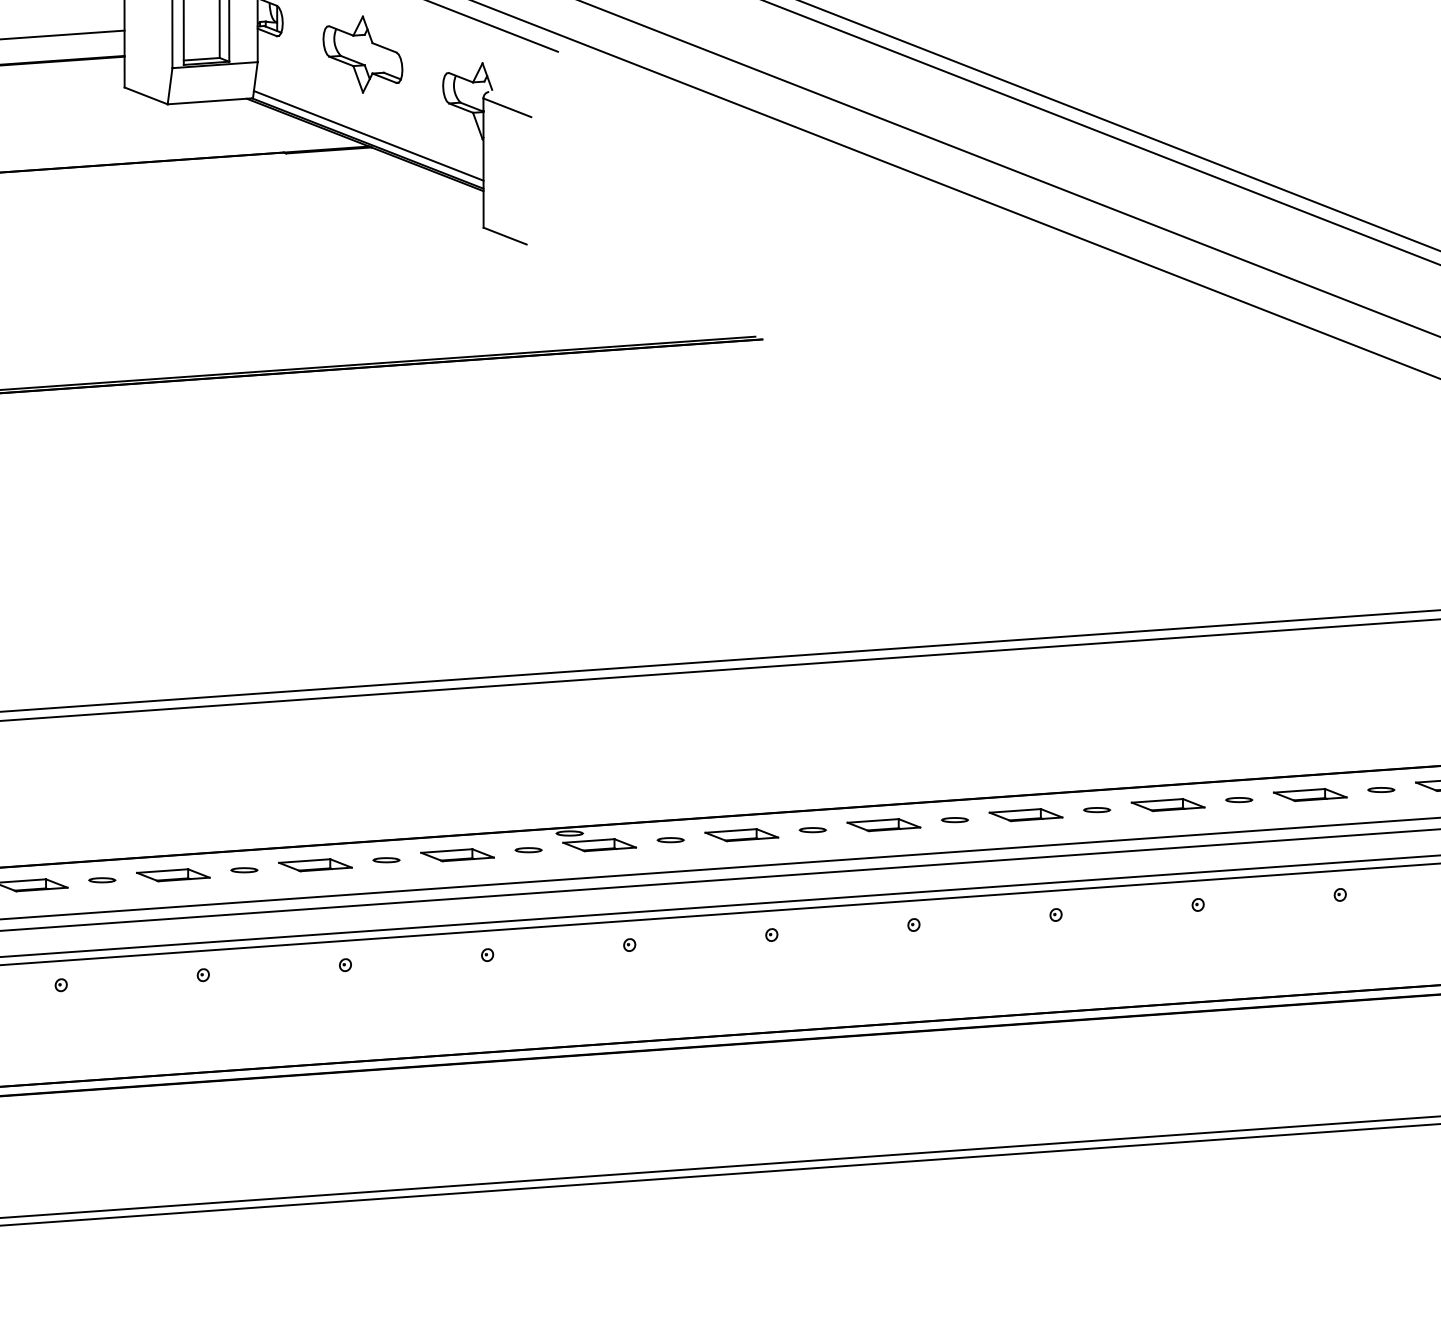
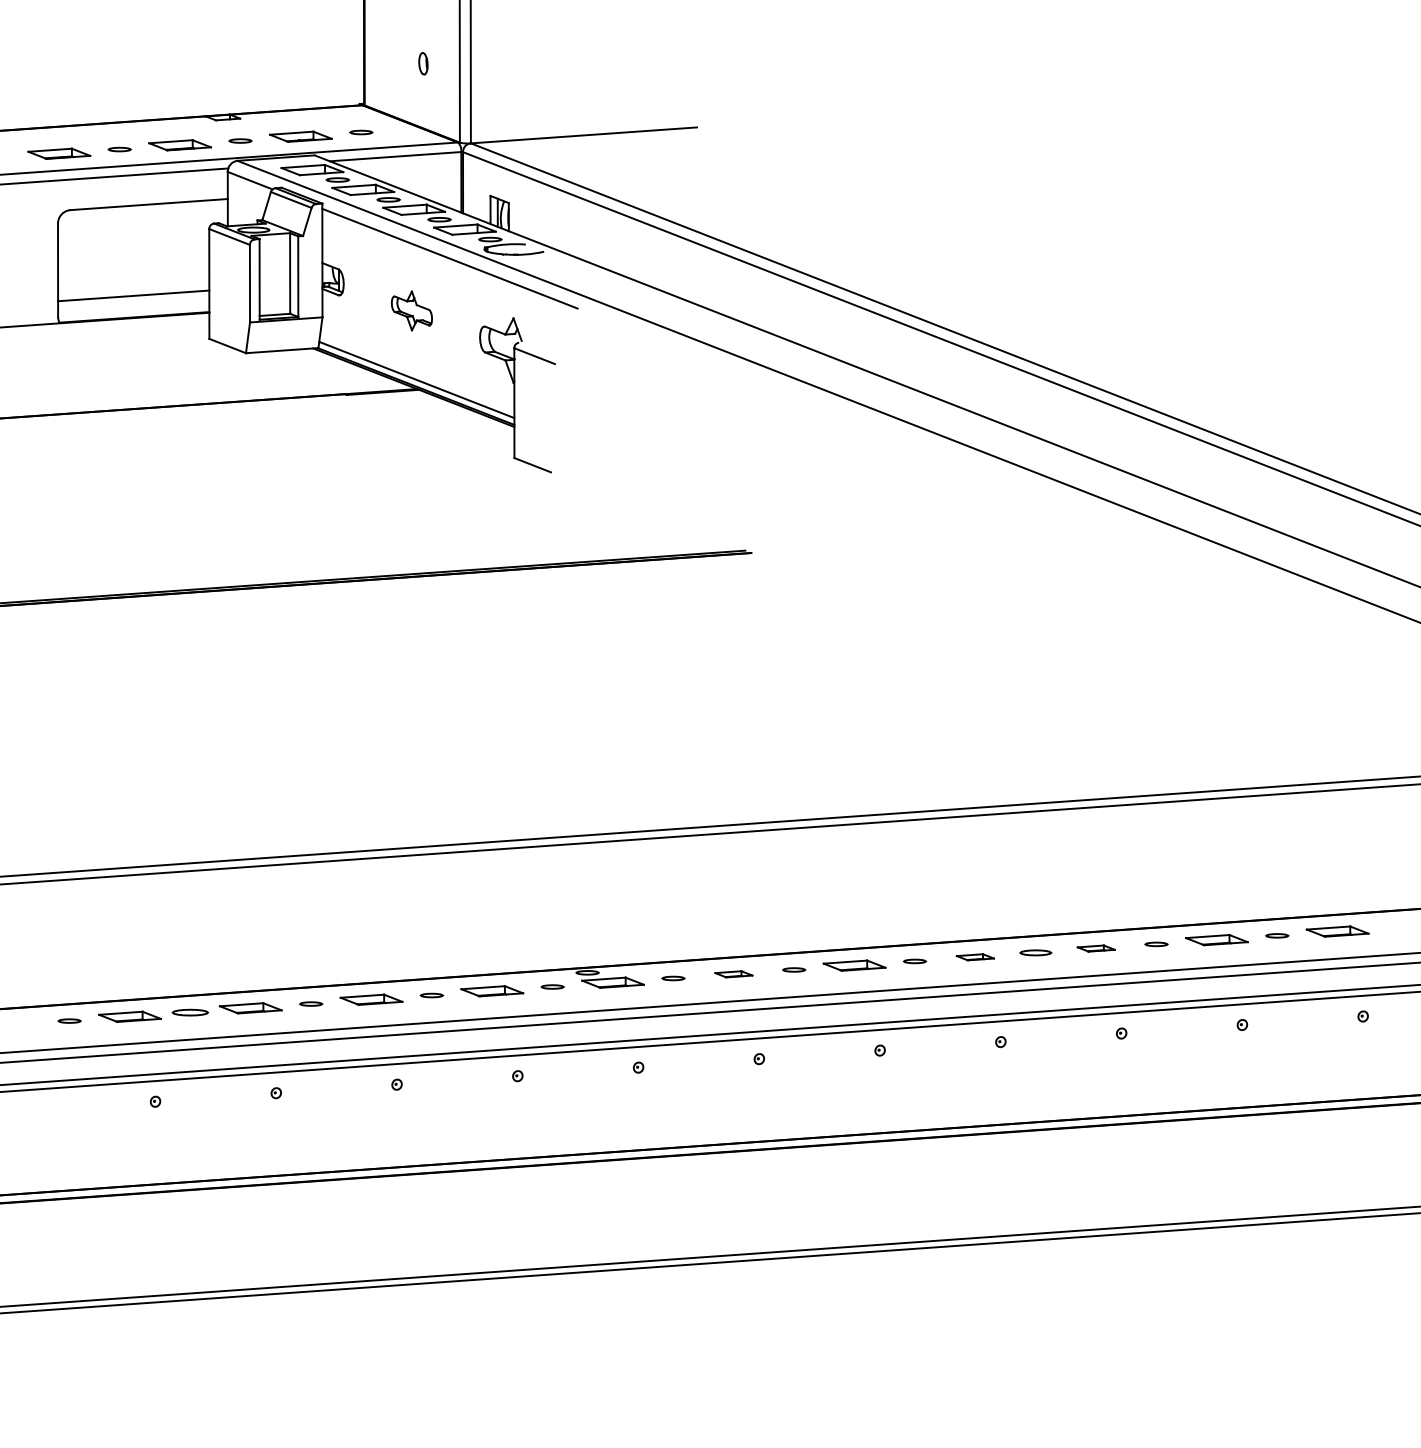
part: (362, 54) -> (411, 310), size x0.6
part: (1168, 804) -> (1096, 948), size x0.6
part: (1096, 809) -> (1035, 952), size x1.4
part: (1026, 815) -> (975, 957), size x0.6
part: (741, 835) -> (733, 974), size x0.6
part: (102, 880) -> (190, 1012), size x1.6

